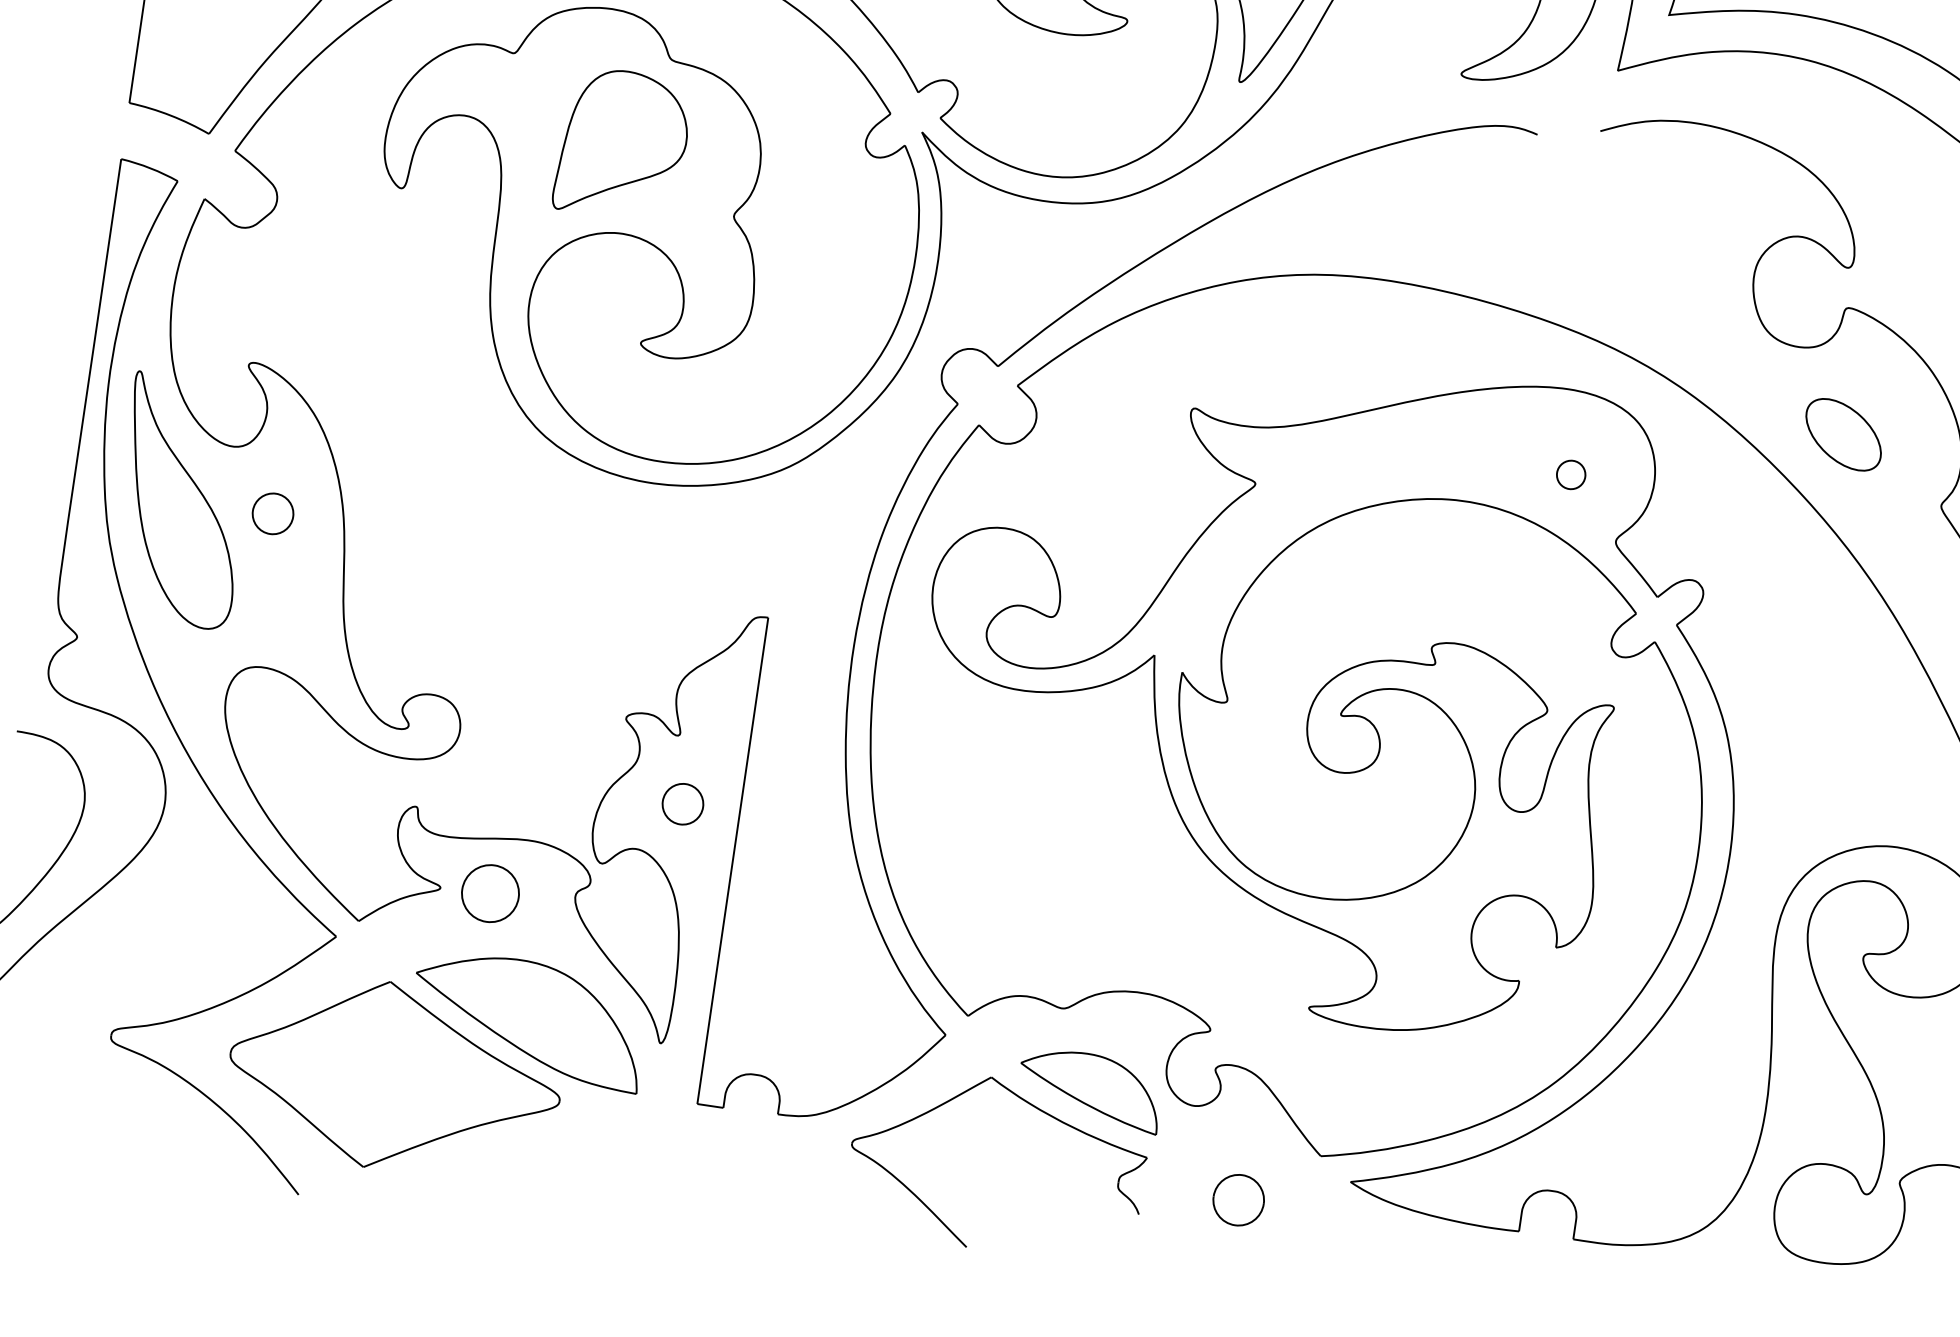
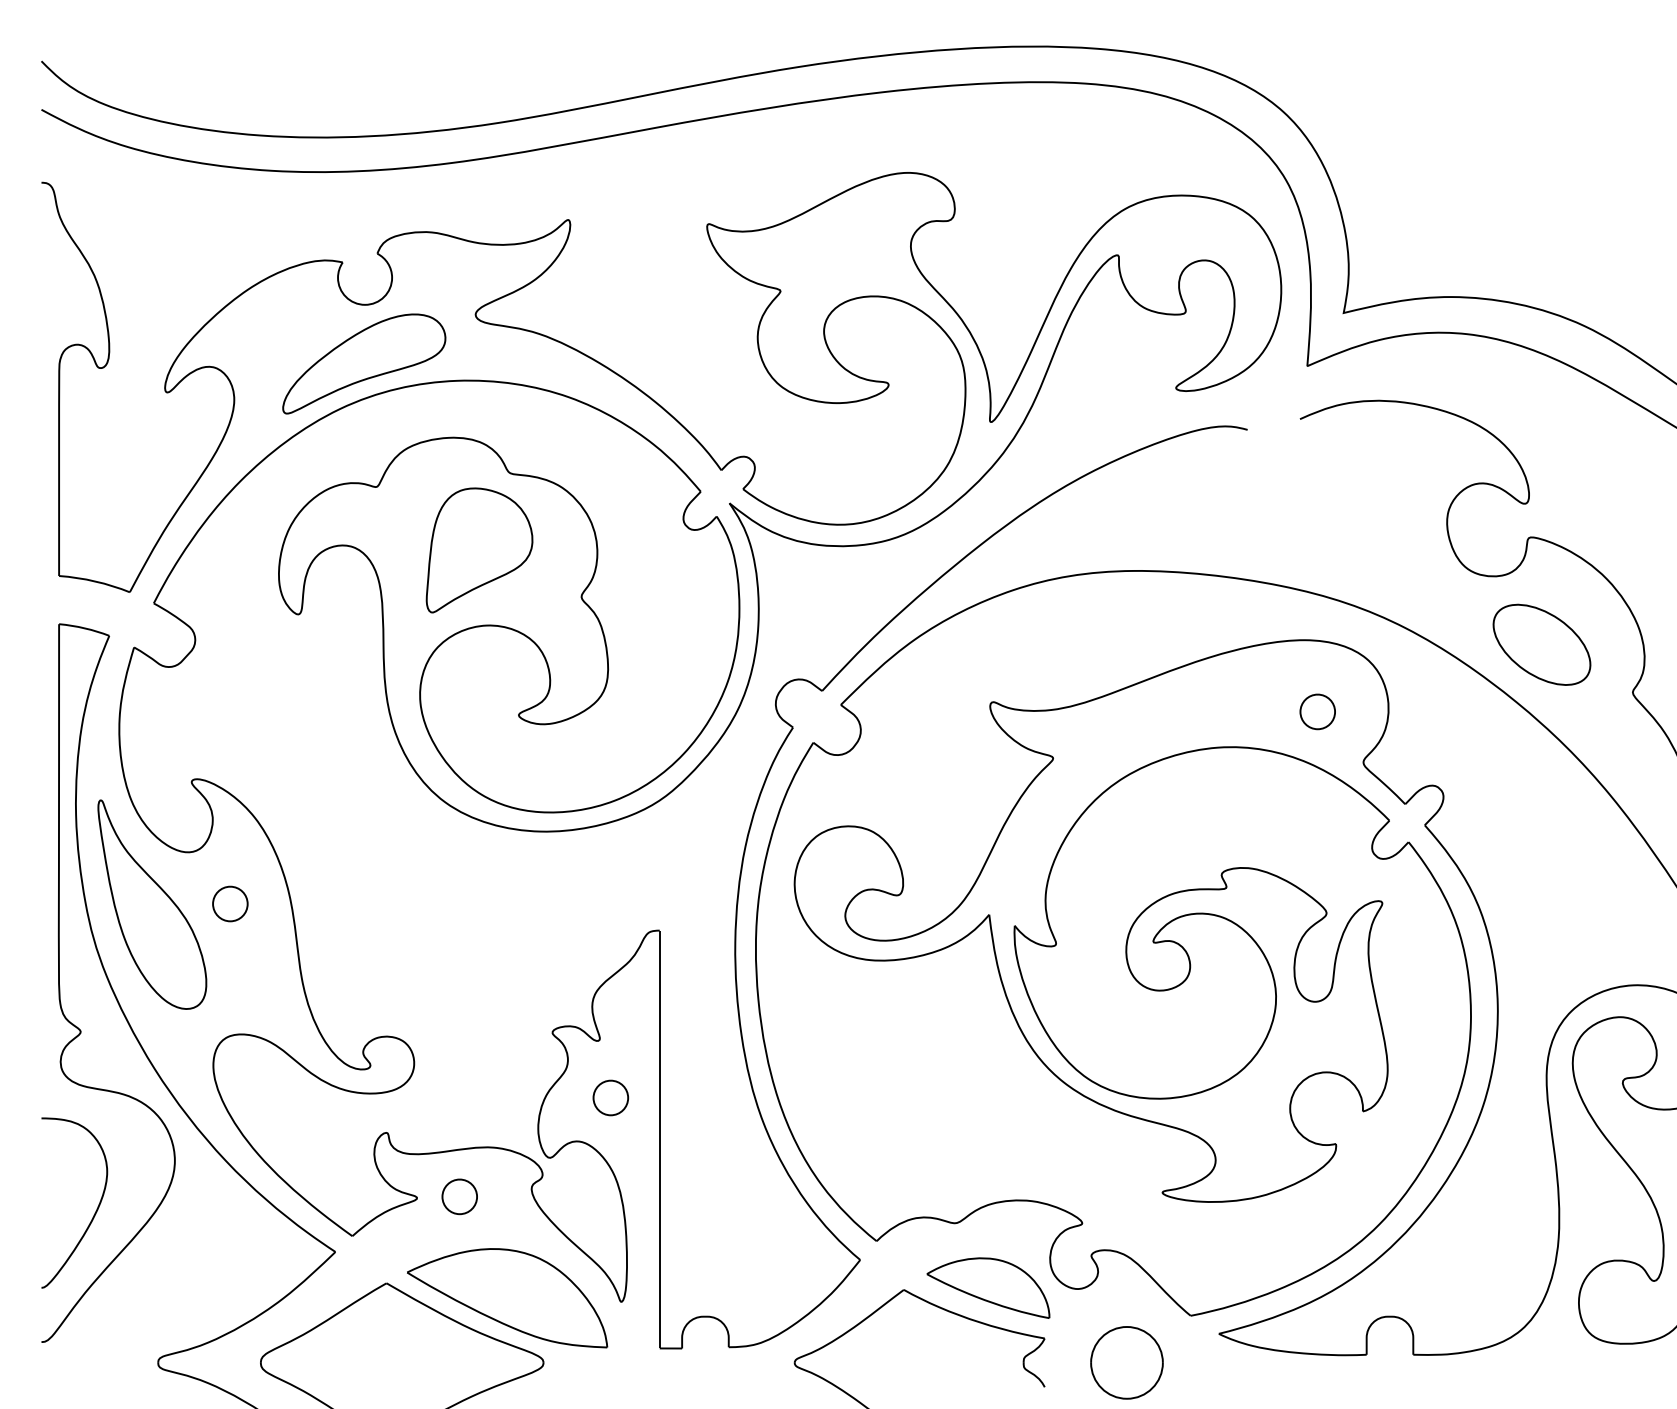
part: (1843, 434) -> (1541, 644), size x1.43
part: (1571, 474) -> (1317, 711), size x1.43
part: (490, 893) -> (459, 1196), size x0.71
part: (1238, 1199) -> (1126, 1362), size x1.67

